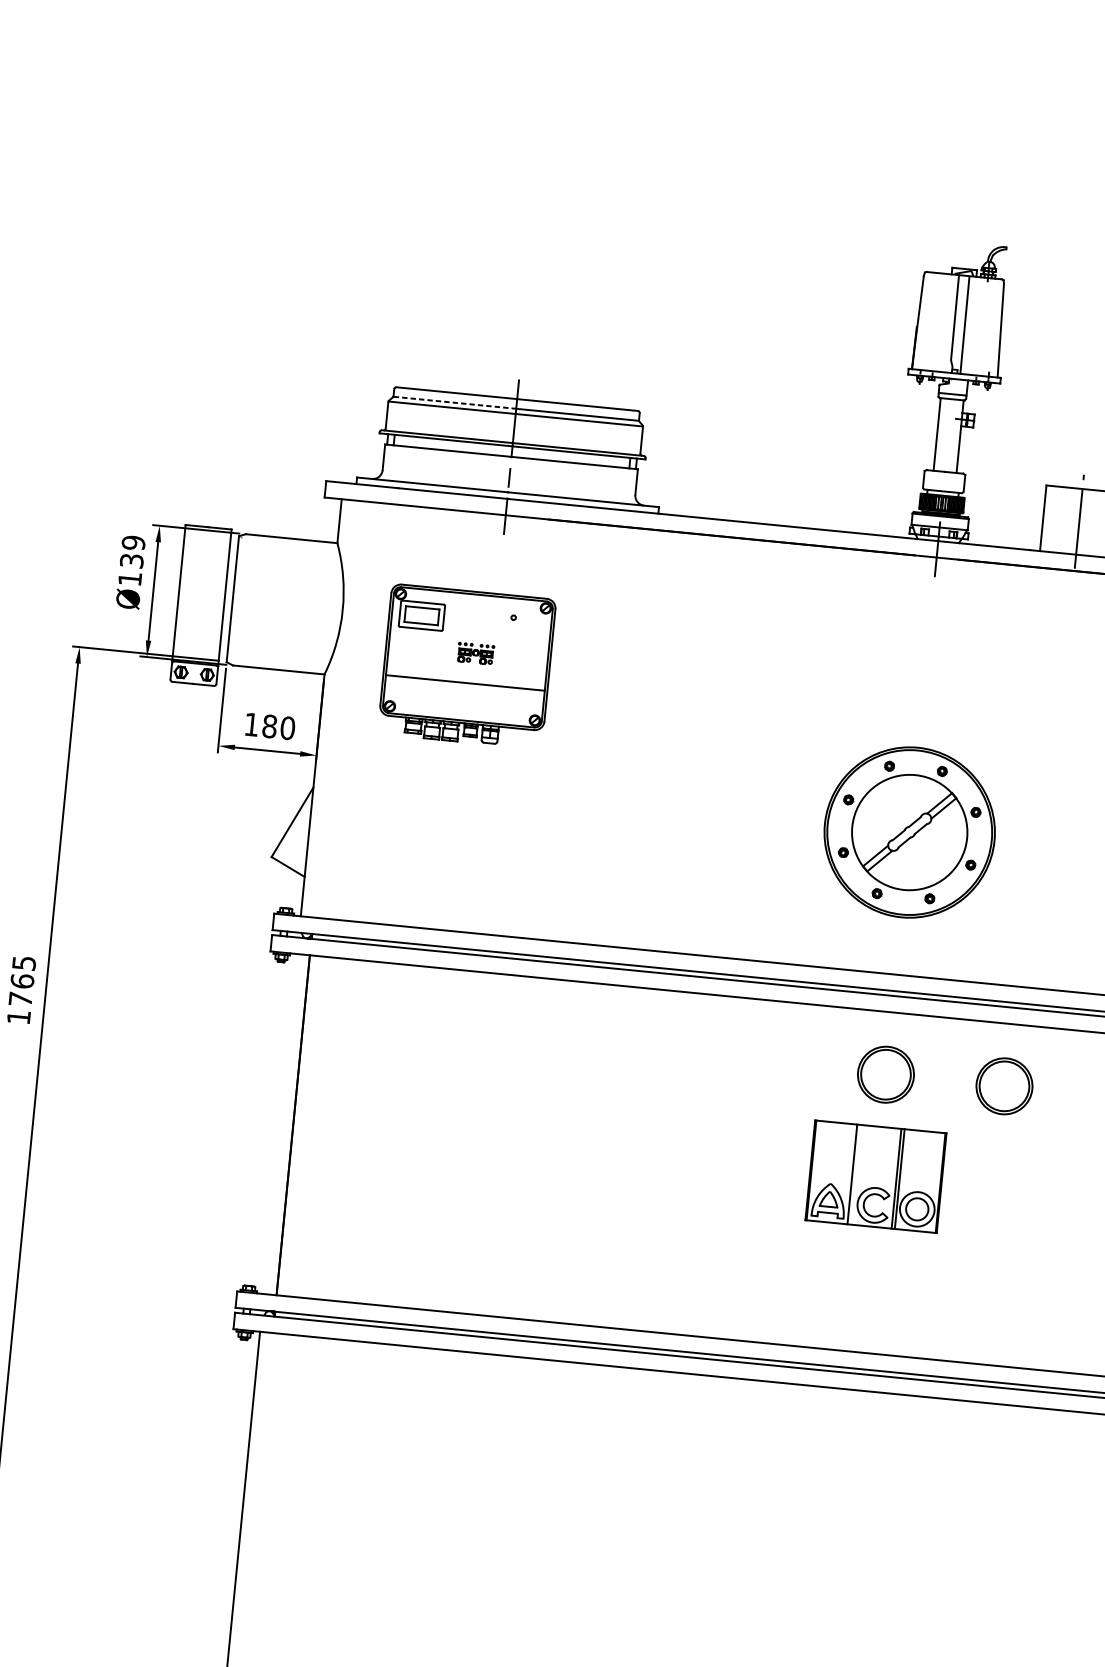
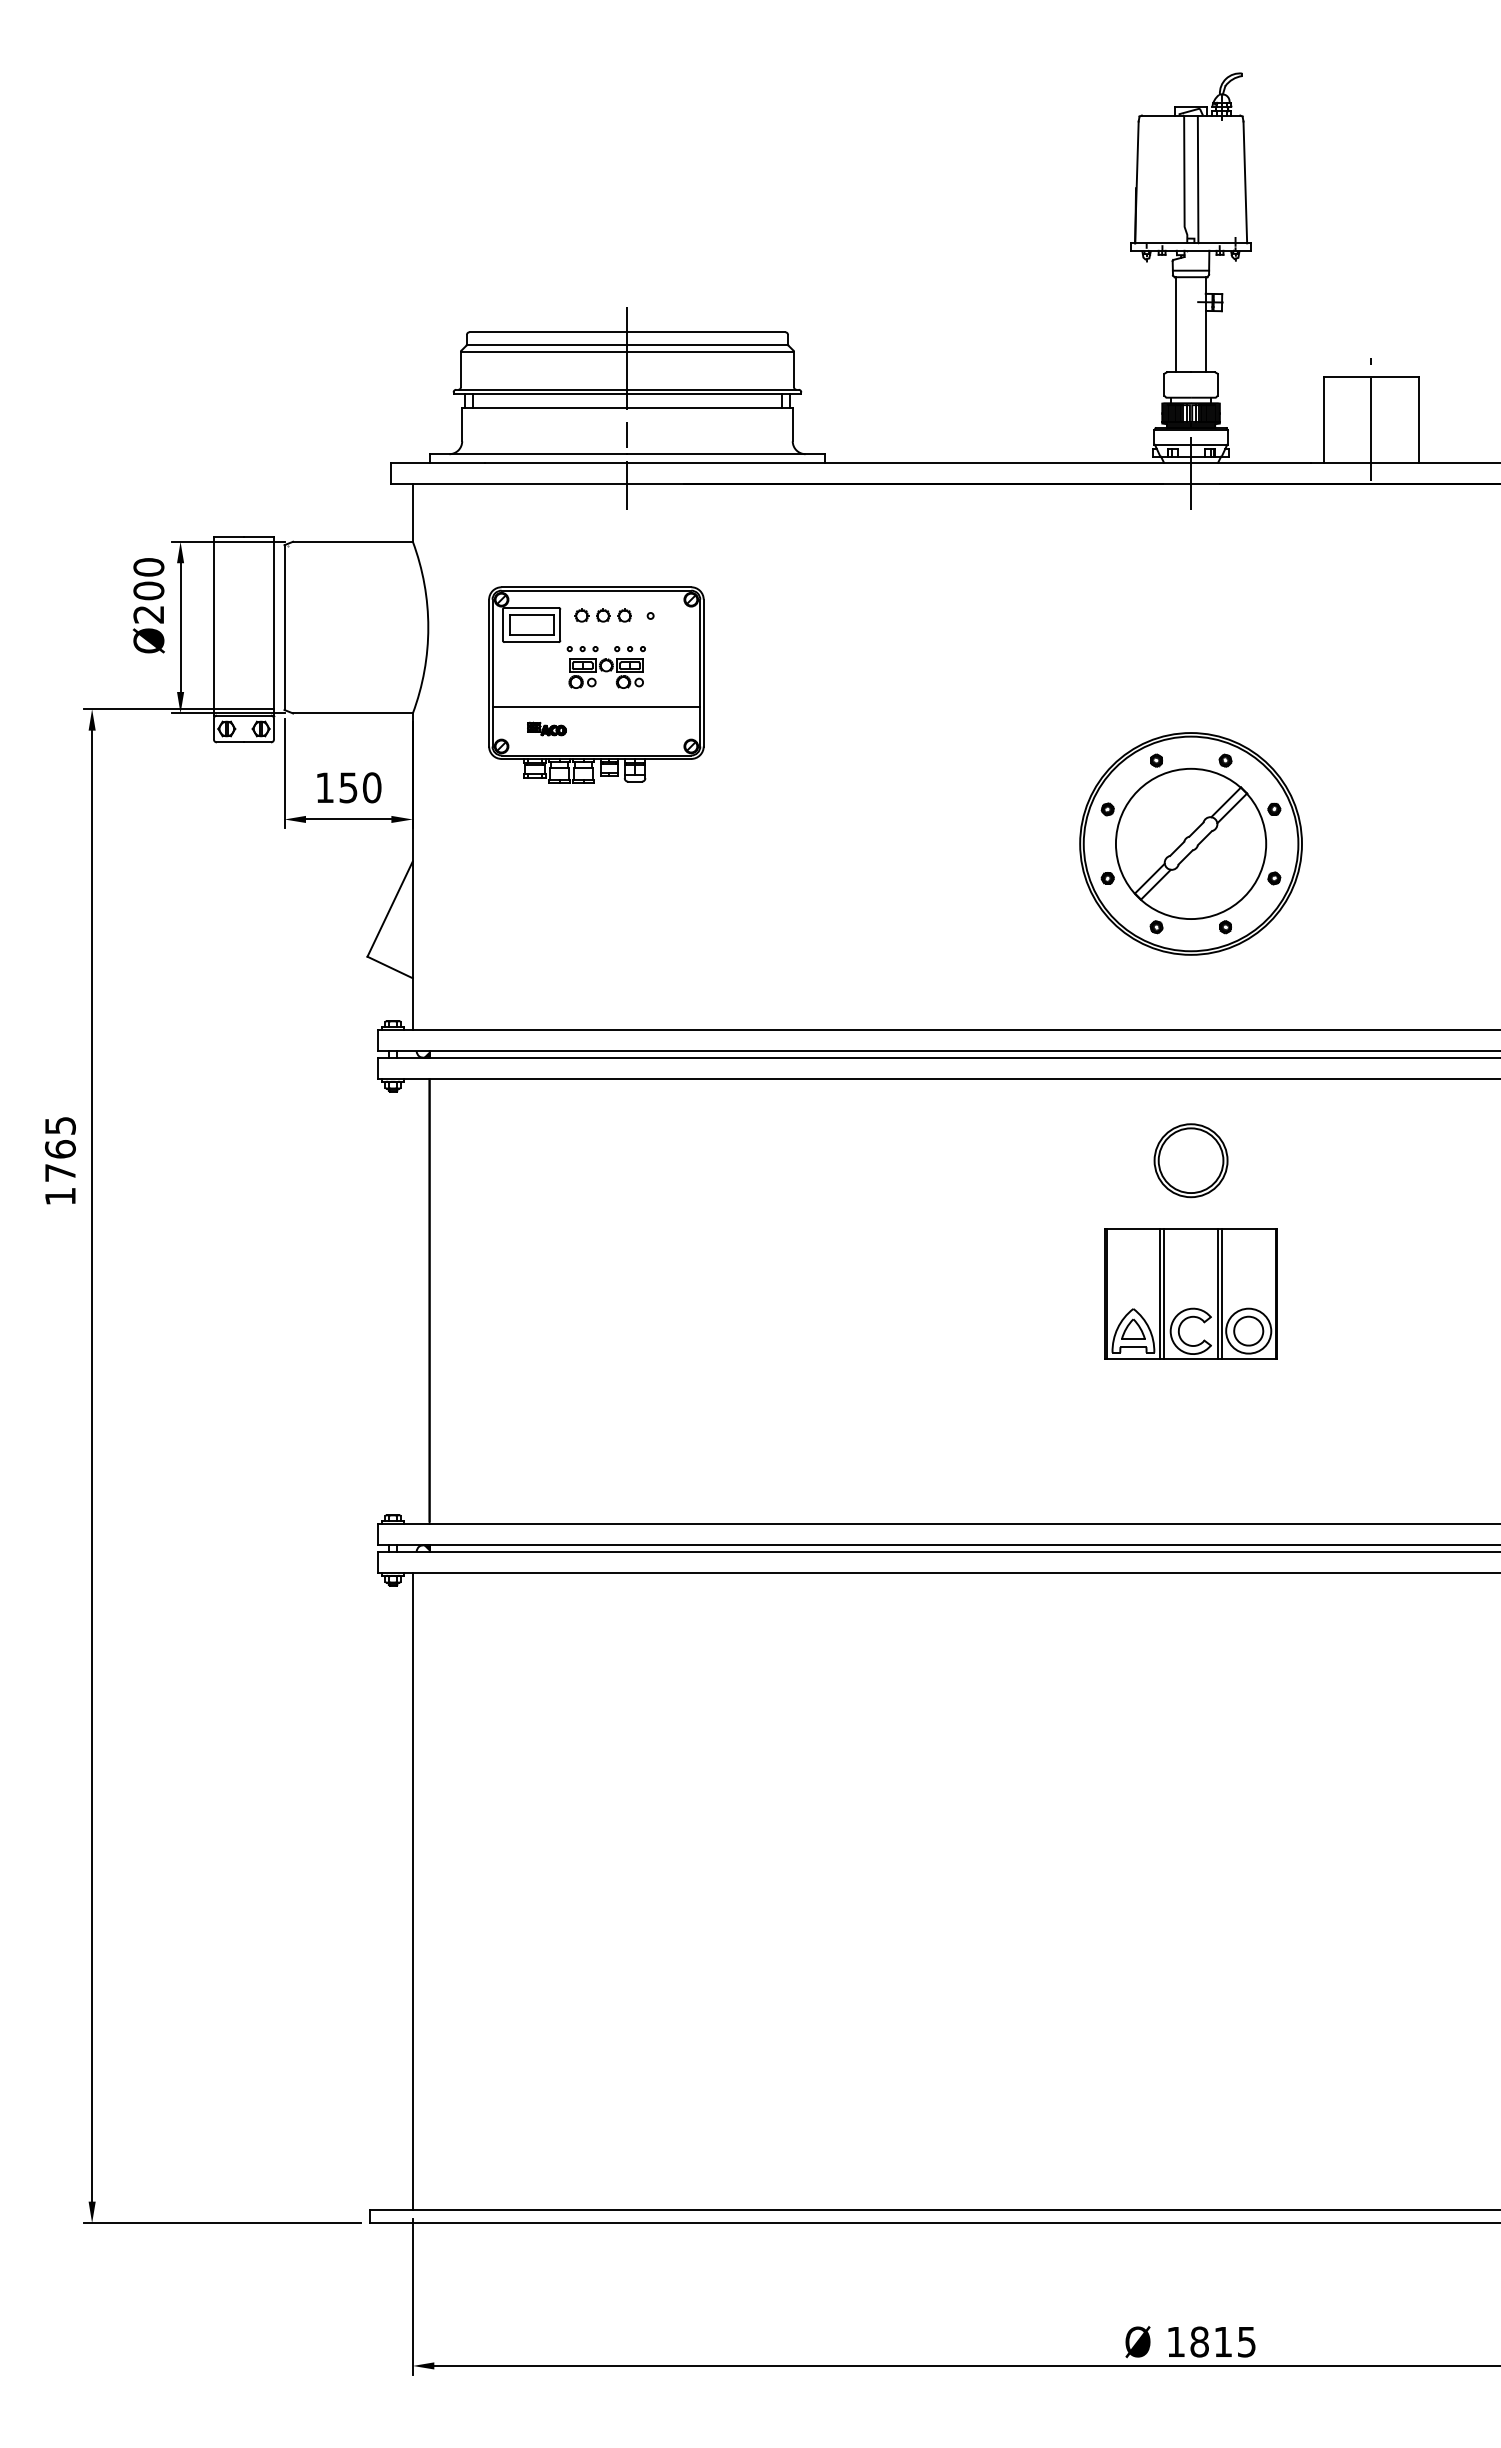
line: (455, 402) -> (547, 344), dashed -> solid
text: (131, 560) -> (148, 590), Ø139 -> Ø200
part: (476, 613) -> (602, 615), added
part: (475, 653) -> (605, 667), size x1.67
part: (425, 695) -> (546, 728), added
text: (269, 726) -> (348, 787), 180 -> 150
part: (1004, 1086) -> (1345, 1160), removed
line: (855, 1174) -> (1164, 1293), added

